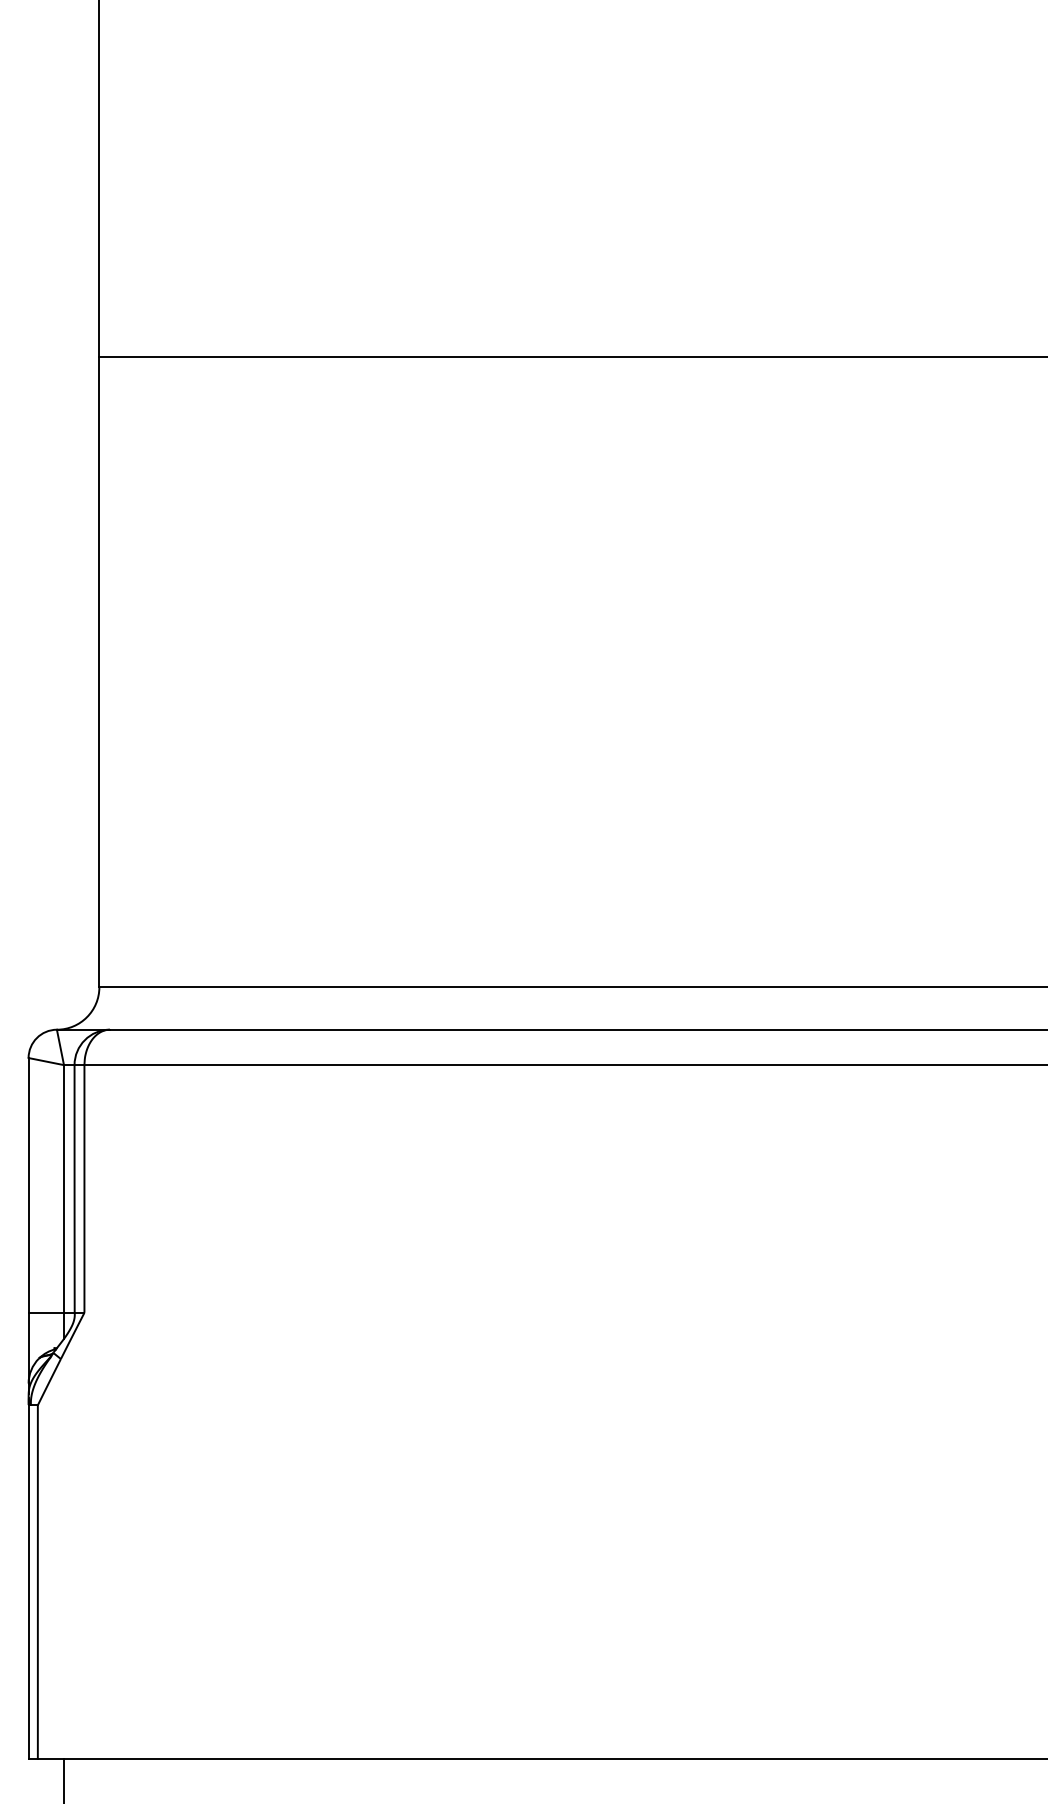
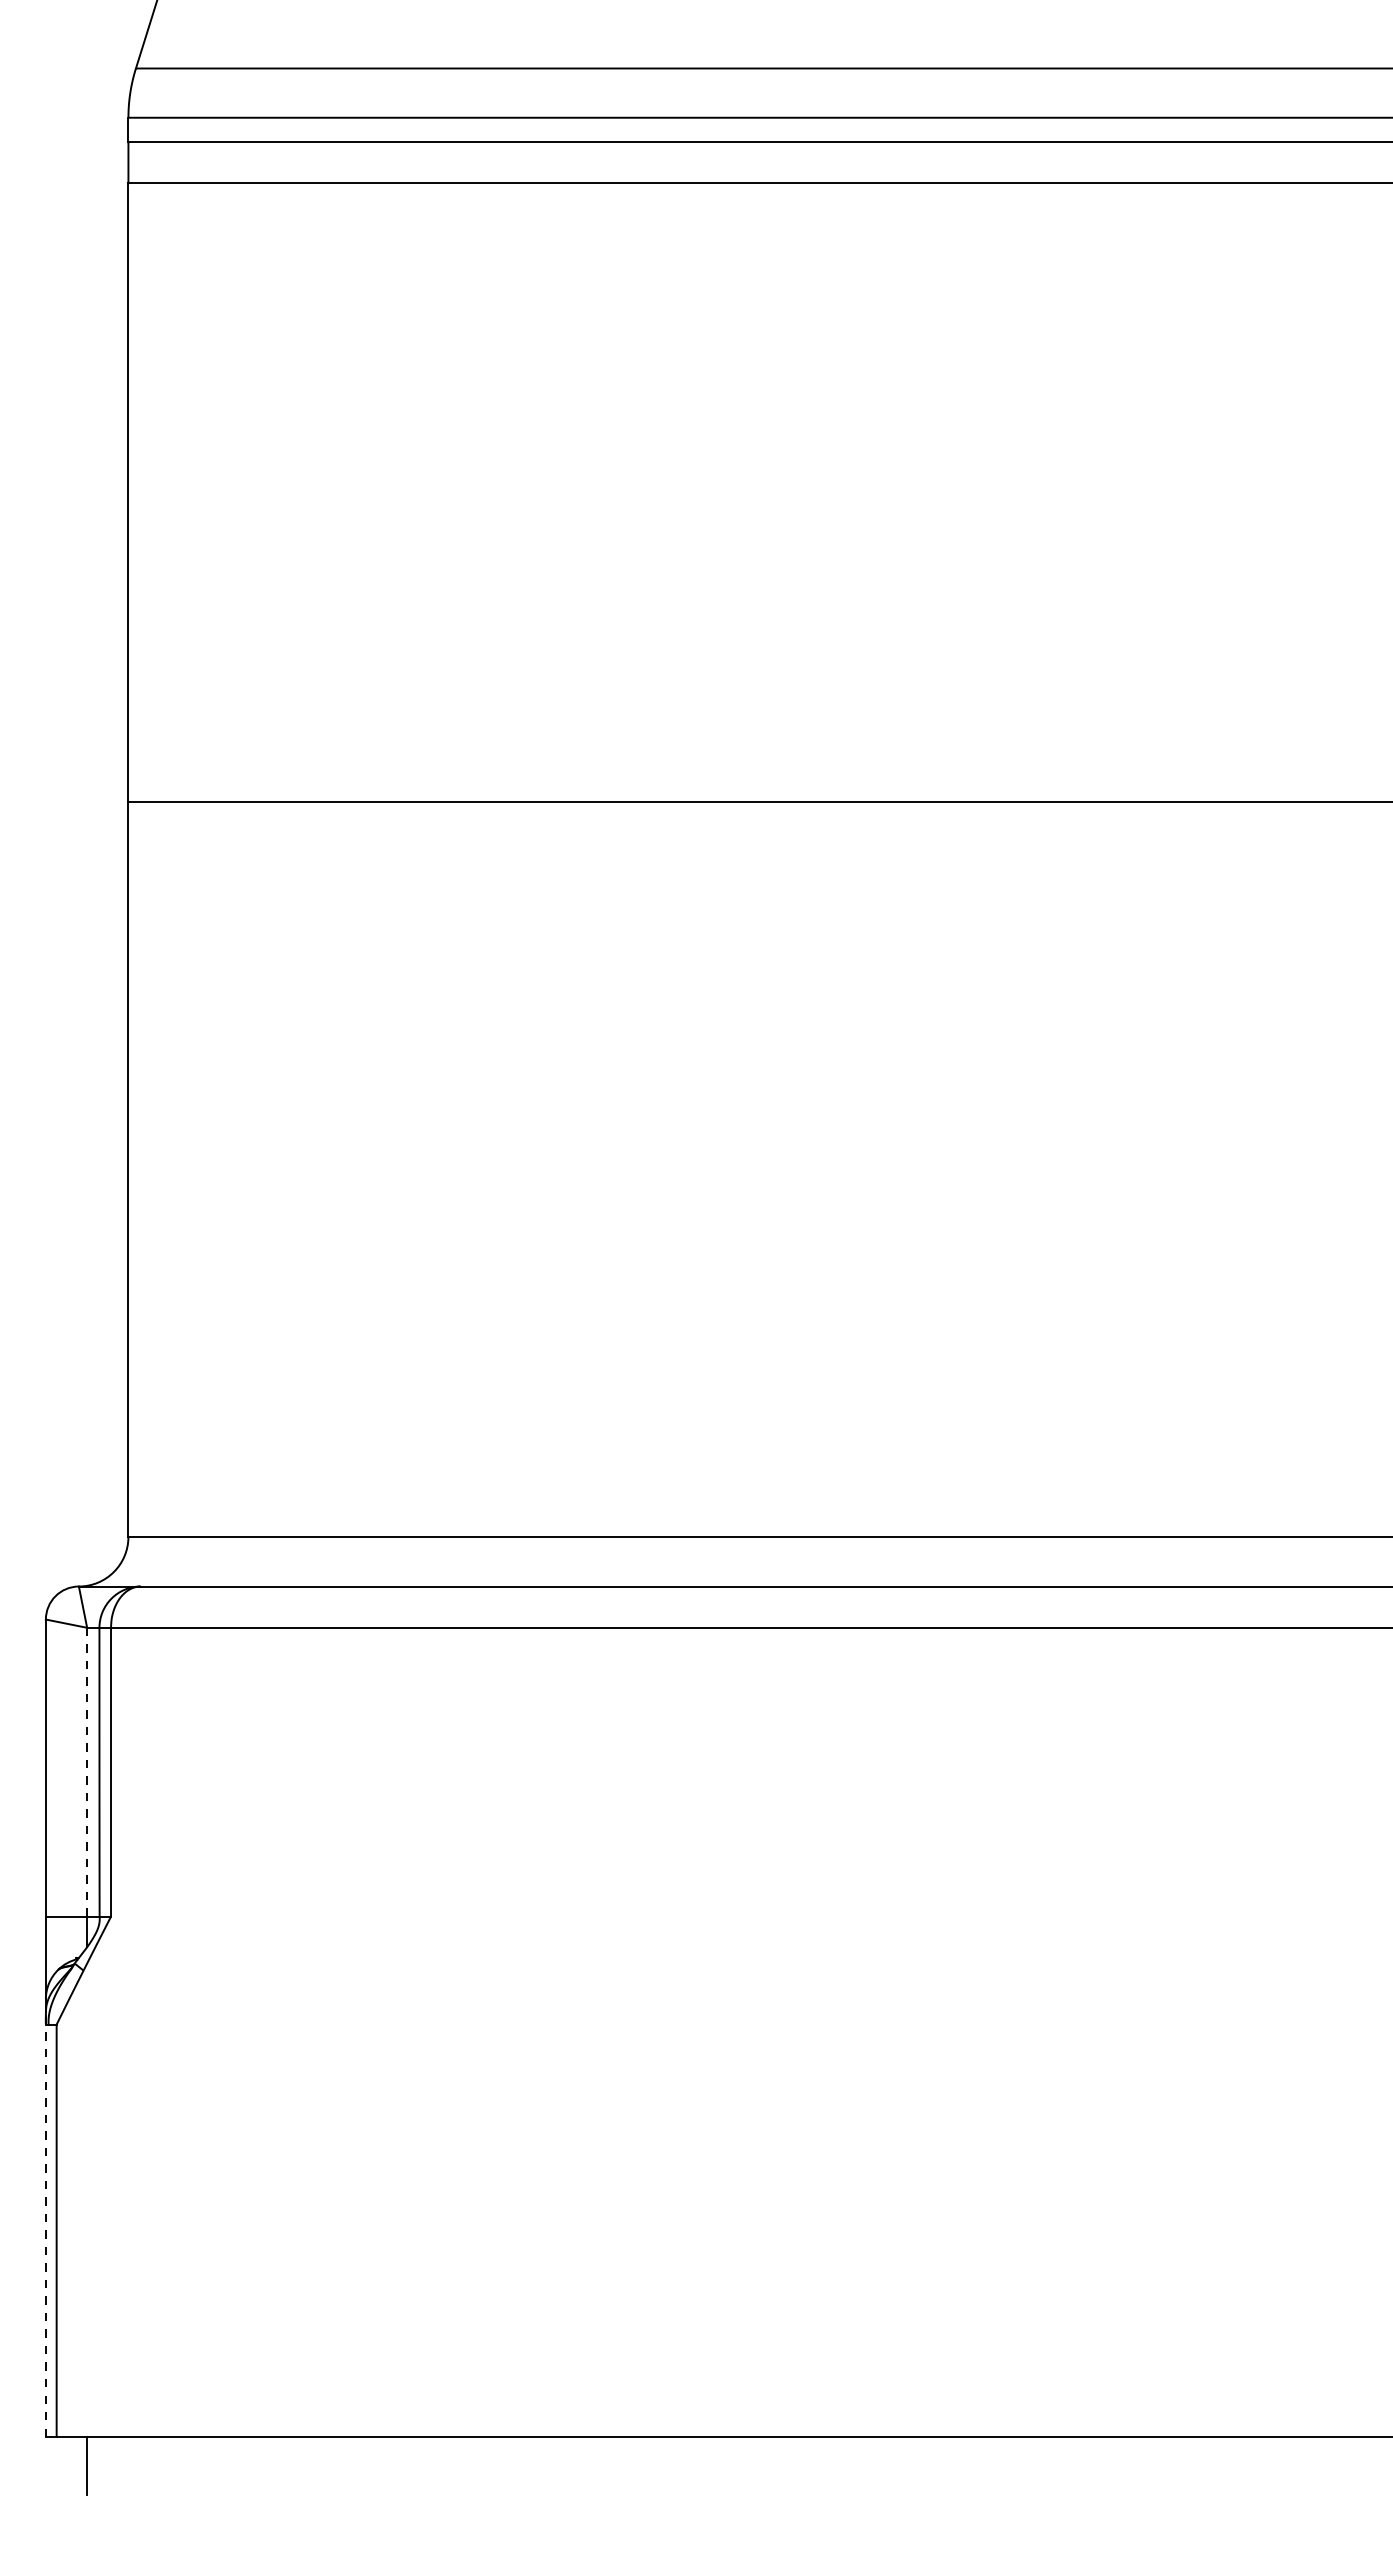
line: (64, 1188) -> (87, 1771), solid -> dashed
line: (28, 1581) -> (45, 2230), solid -> dashed

